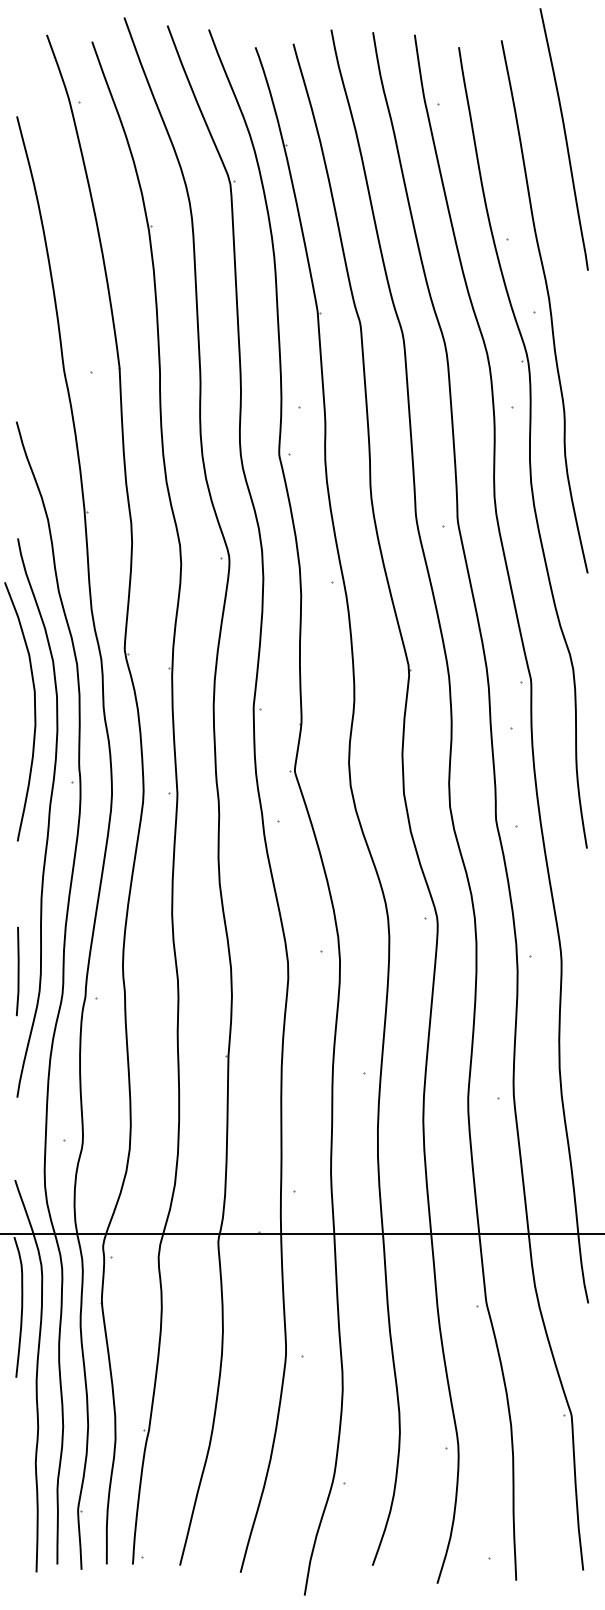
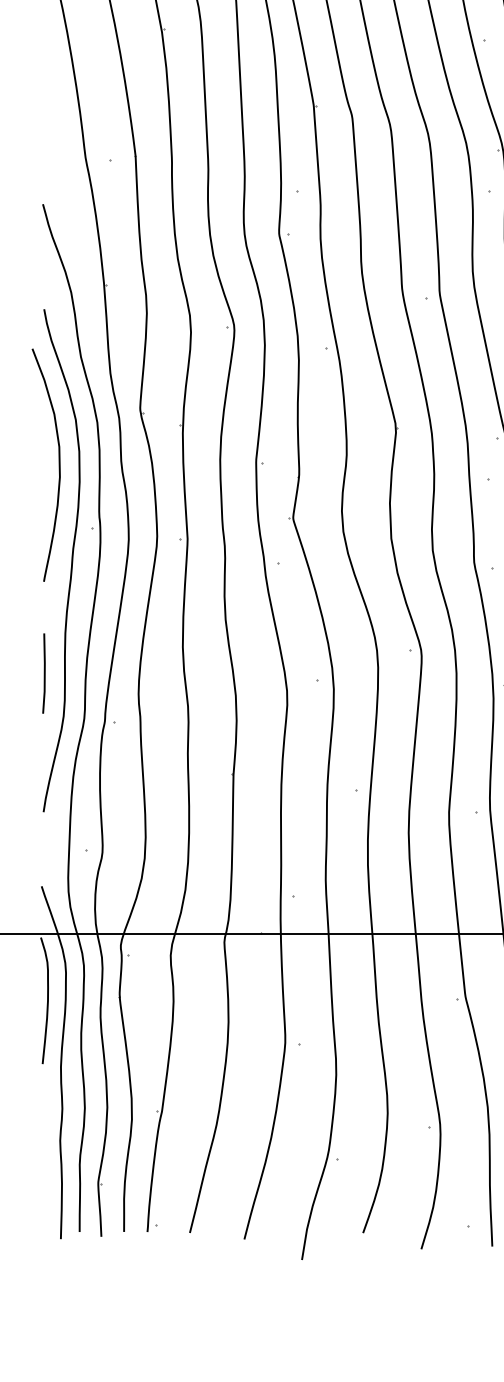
line: (17, 971) -> (43, 673), moved

